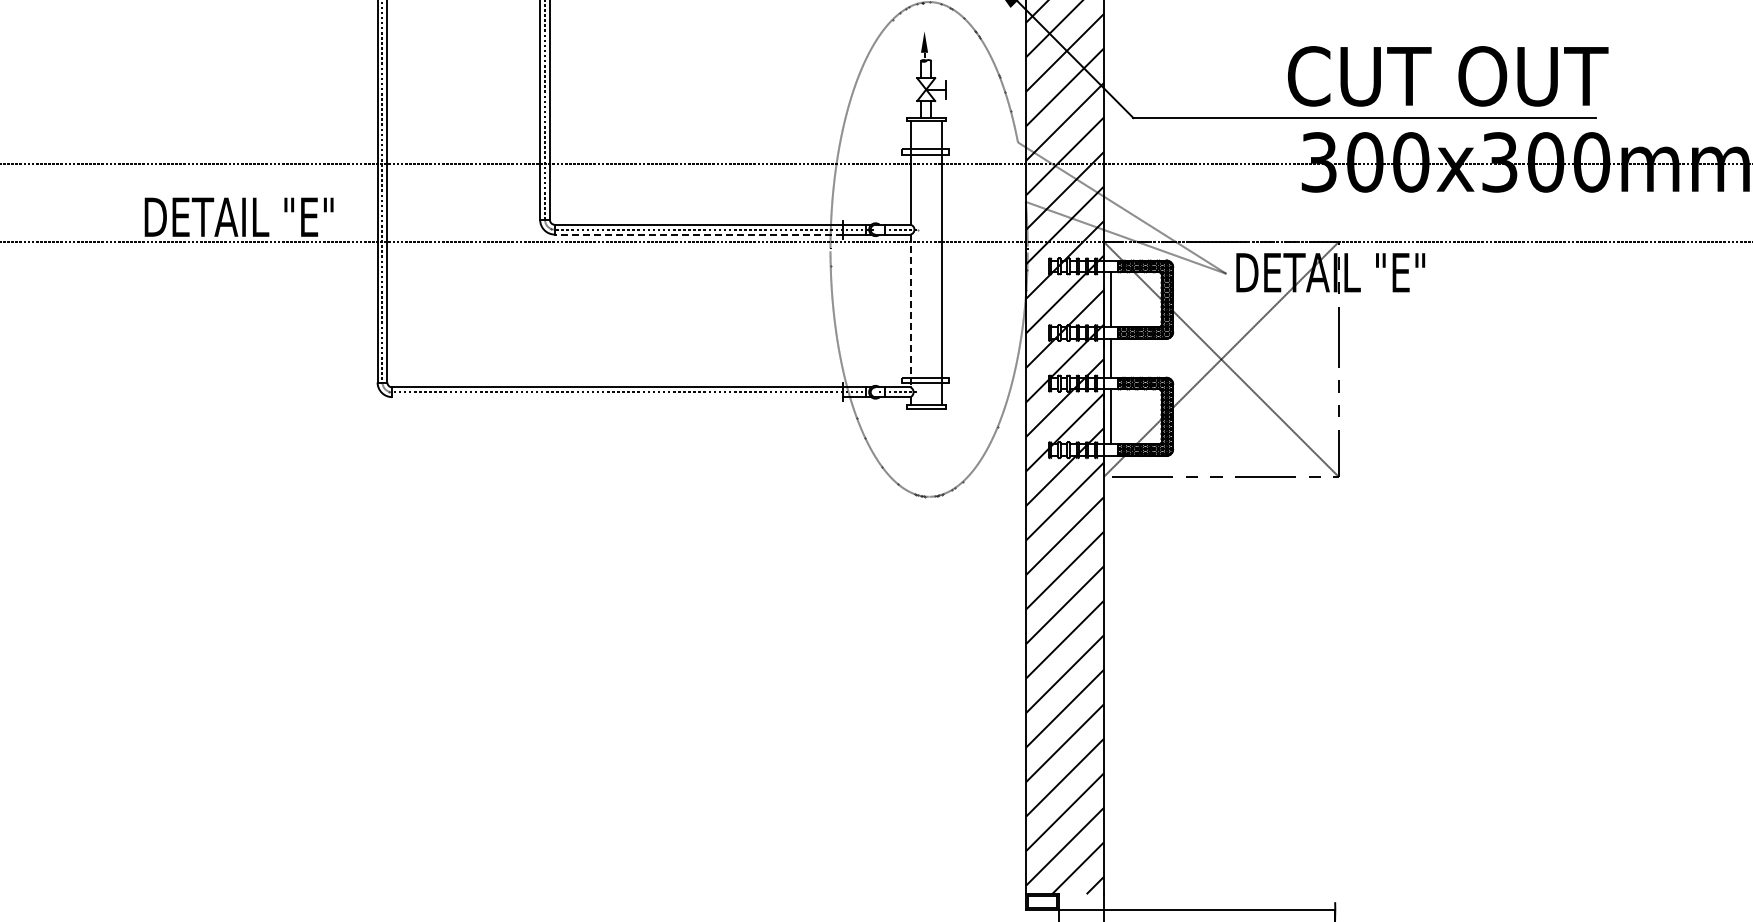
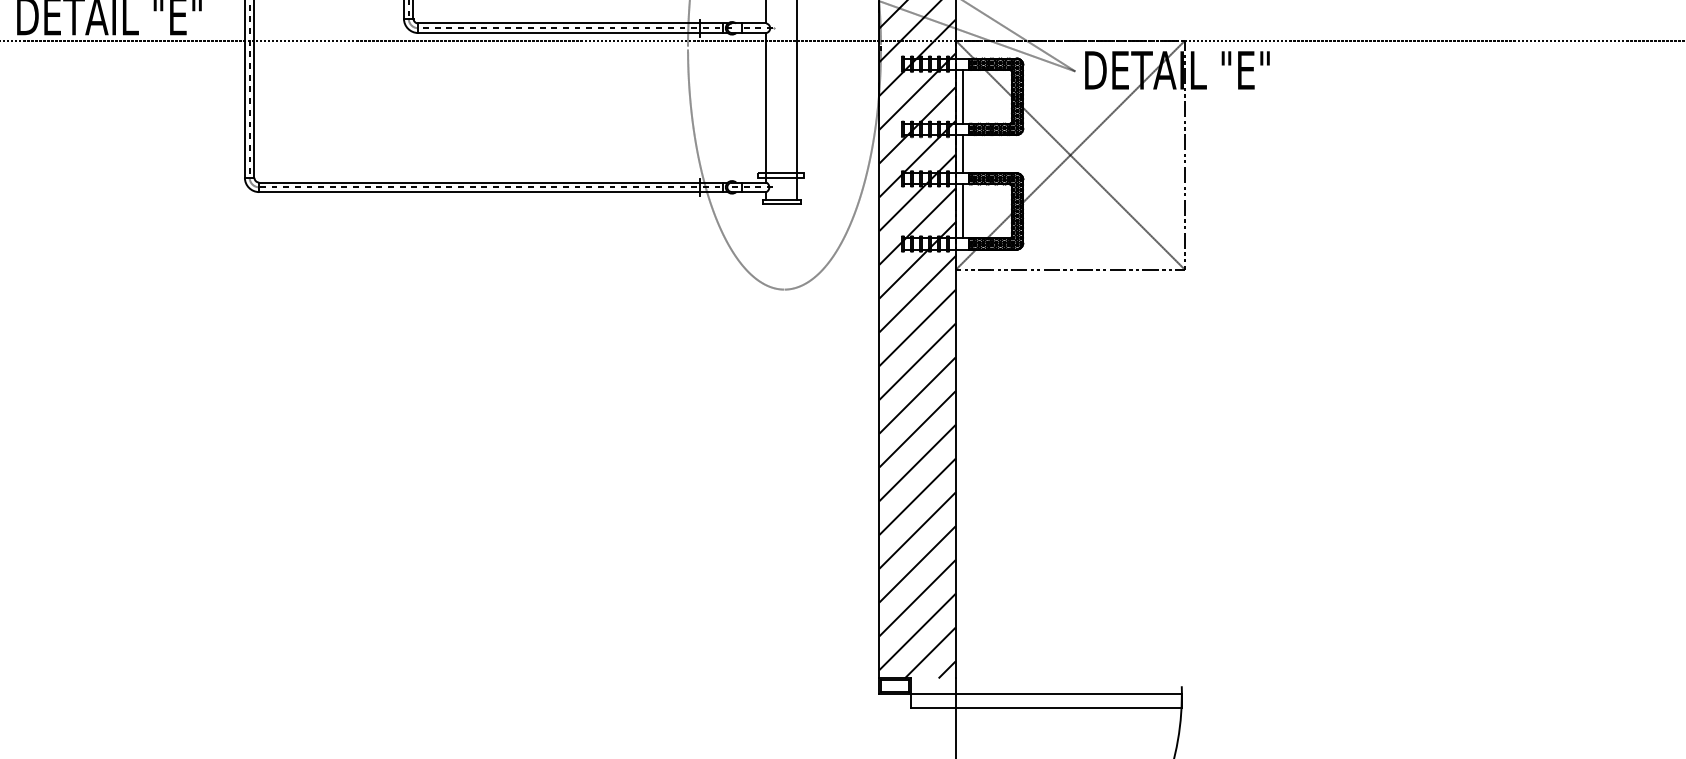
line: (698, 234) -> (558, 32), dashed -> solid
line: (910, 311) -> (766, 108), dashed -> solid
line: (617, 397) -> (479, 192), added

